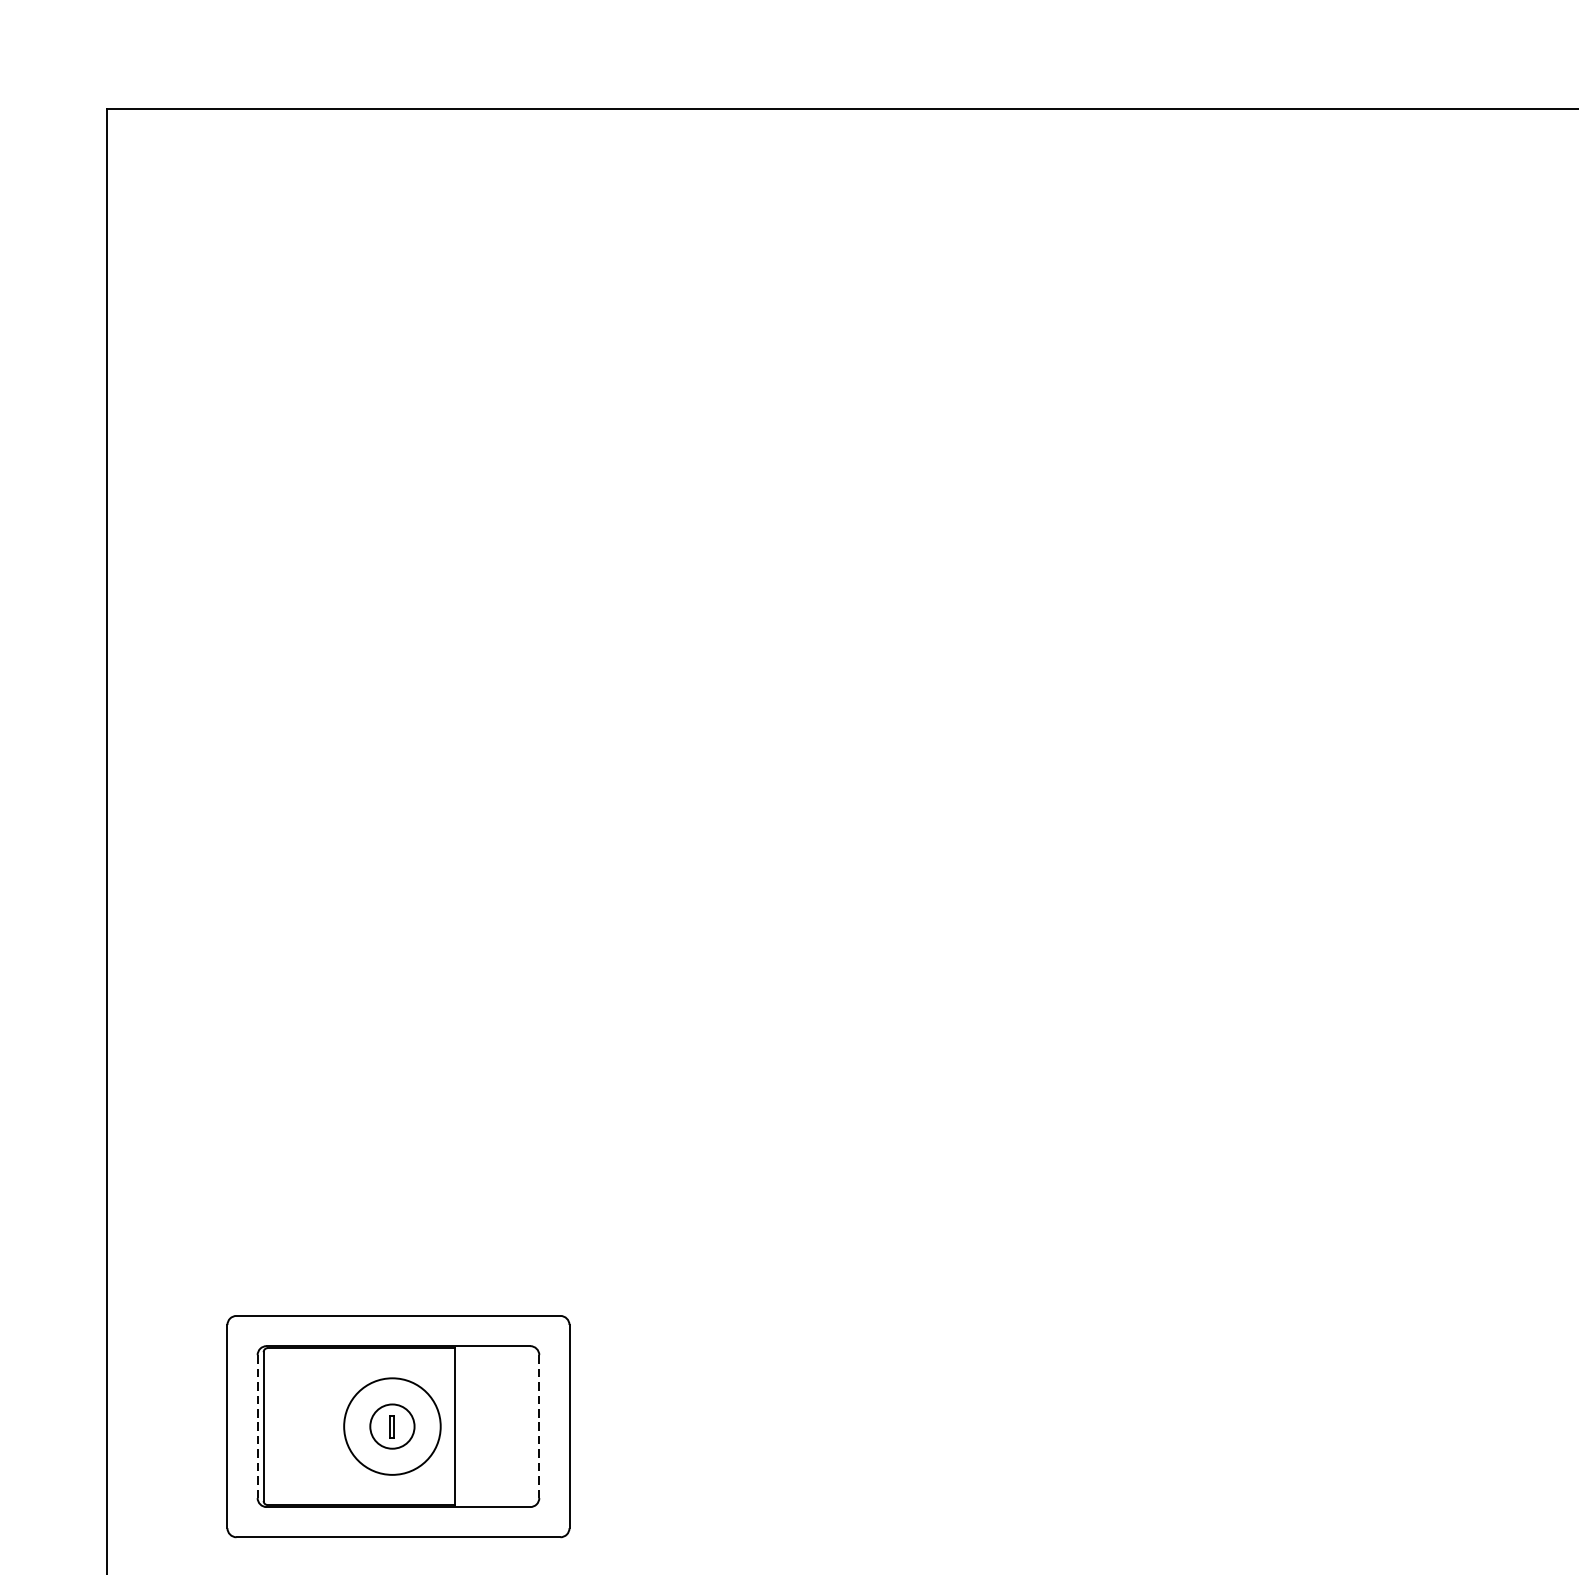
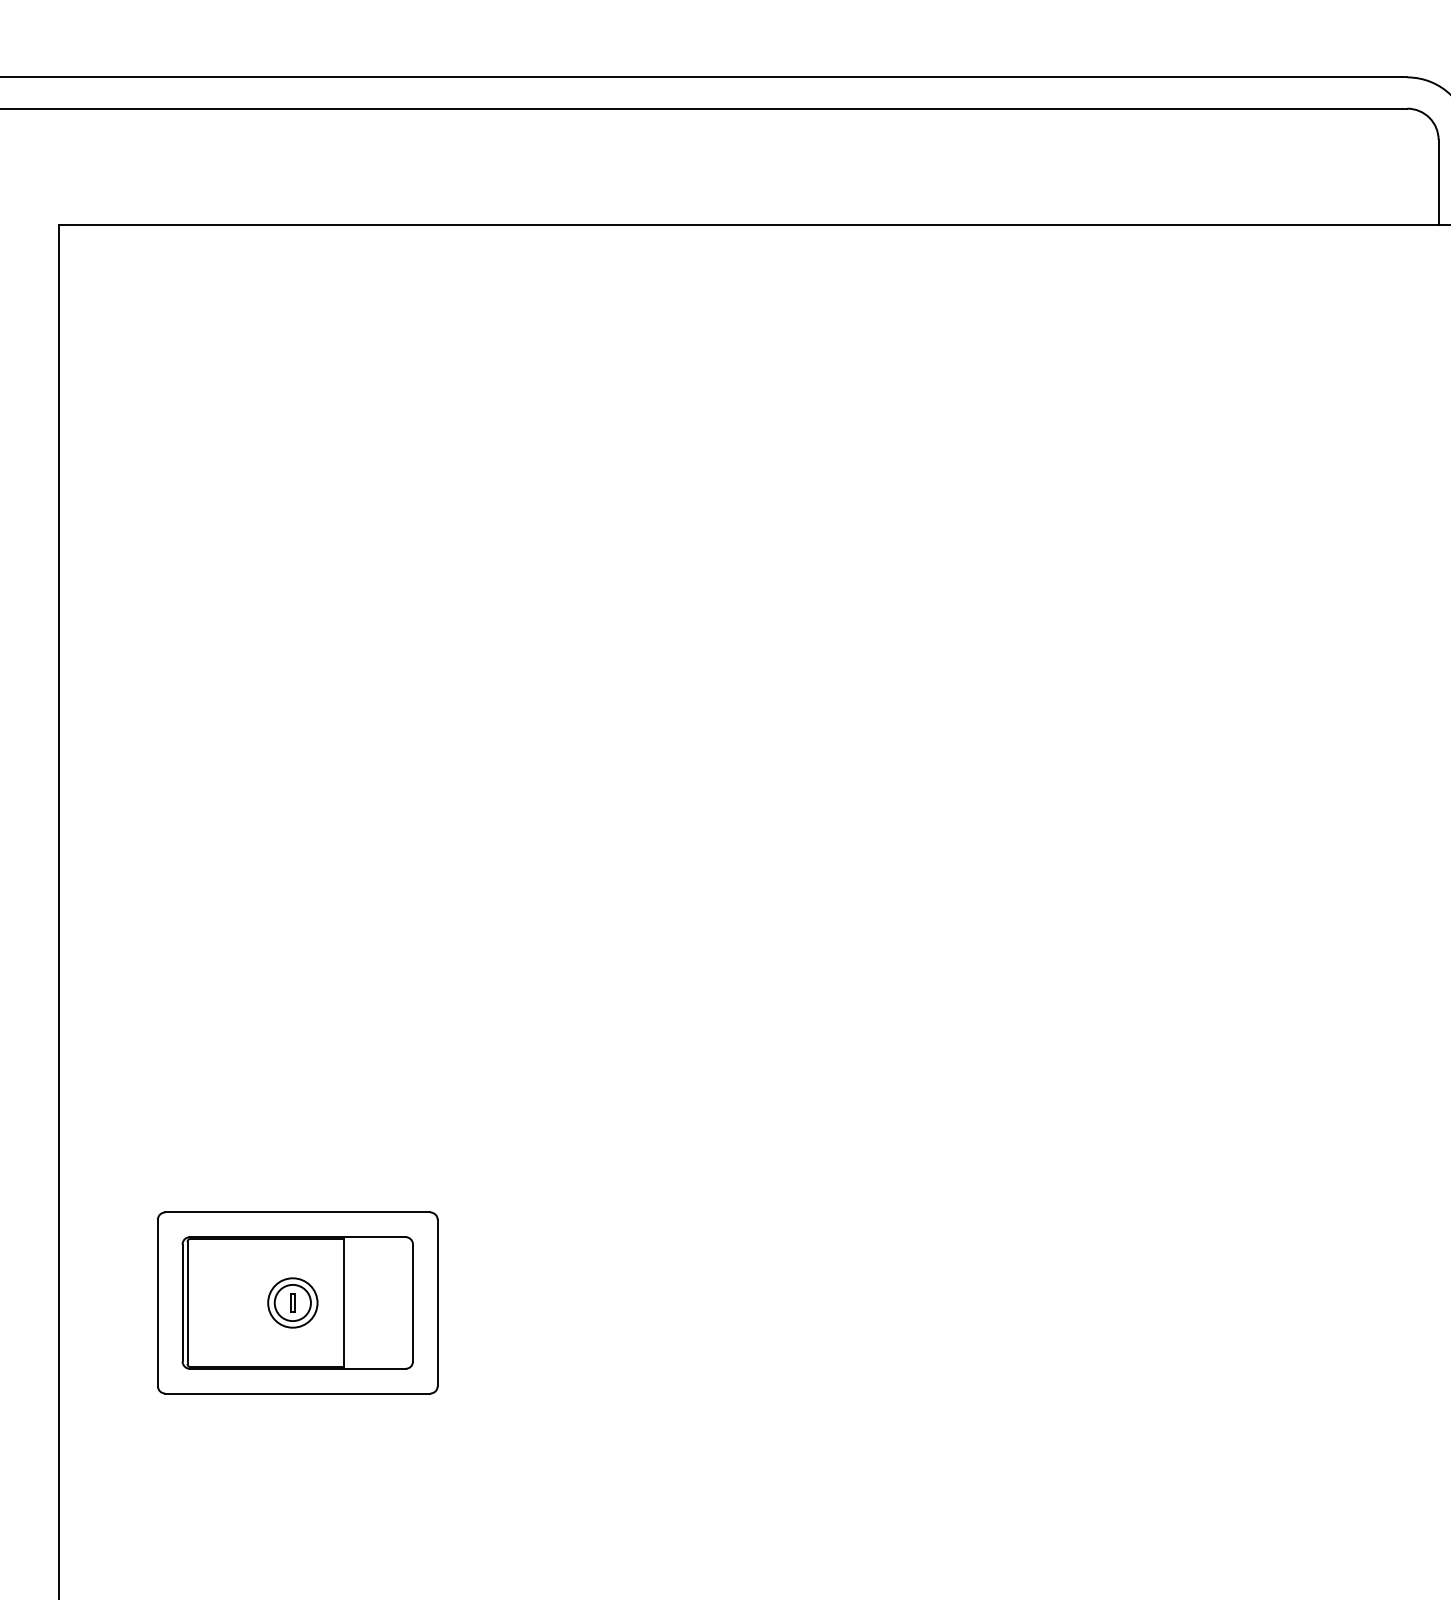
circle: (391, 1425) -> (292, 1302), size x0.62
line: (257, 1427) -> (182, 1303), dashed -> solid
line: (539, 1427) -> (413, 1303), dashed -> solid

